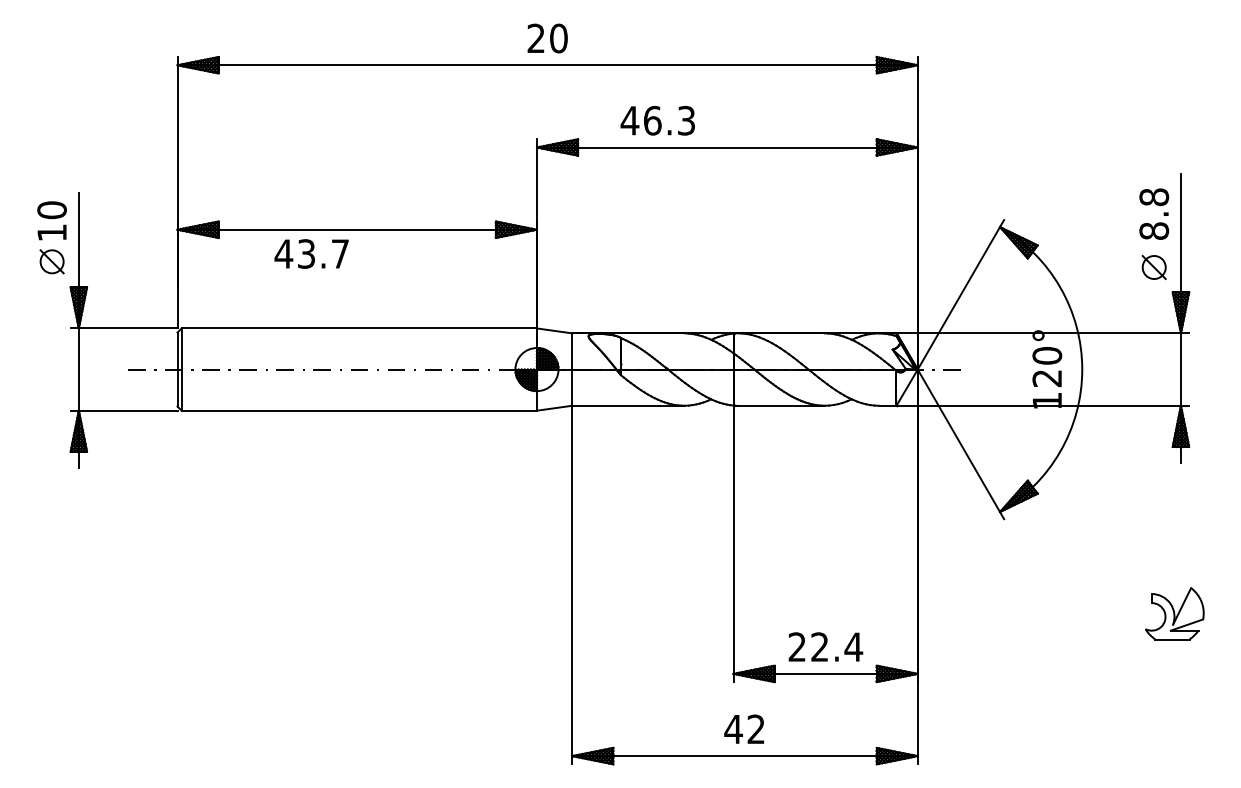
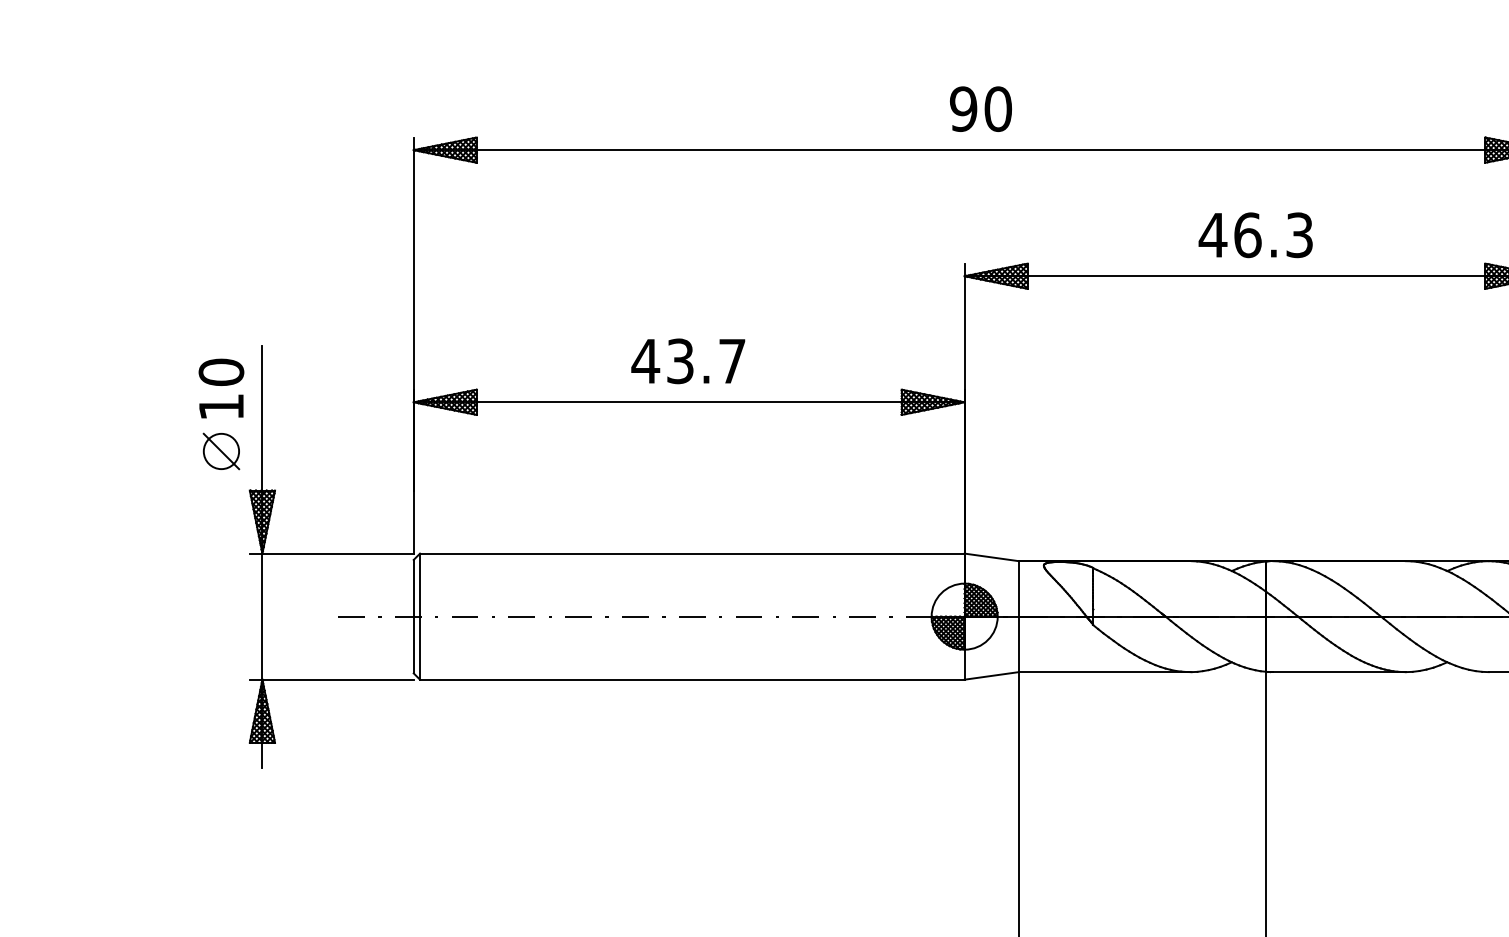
text: (536, 38) -> (963, 109), 20 -> 90
text: (657, 120) -> (1255, 234), moved
text: (311, 253) -> (688, 360), moved

